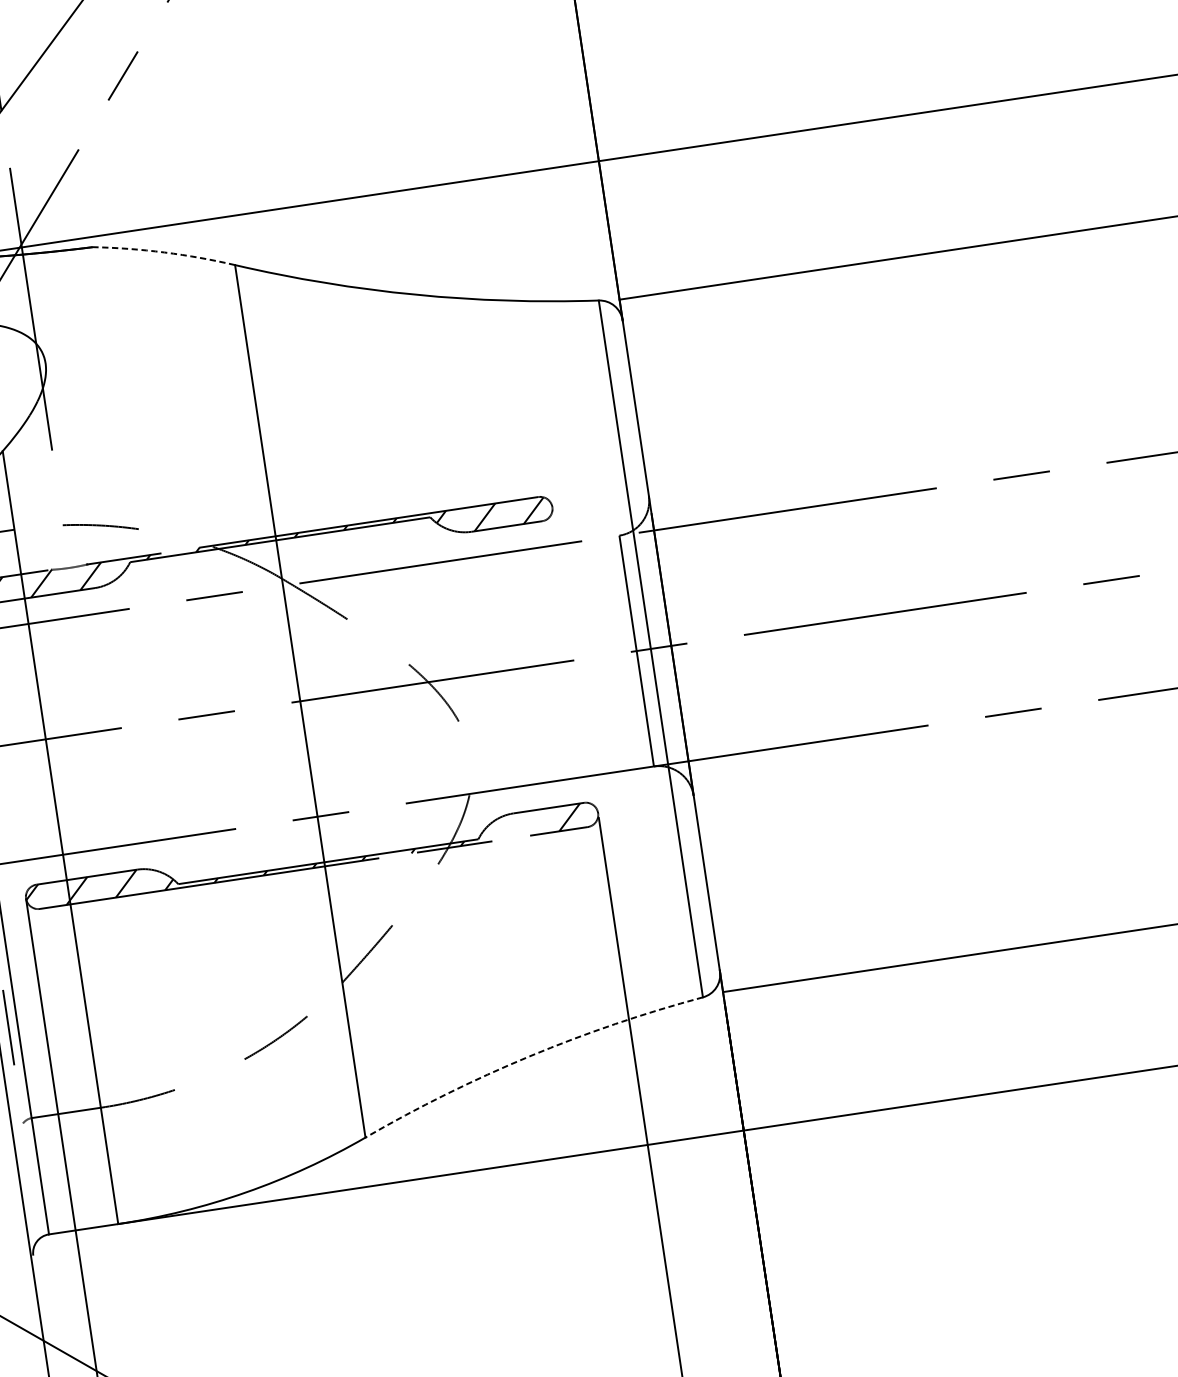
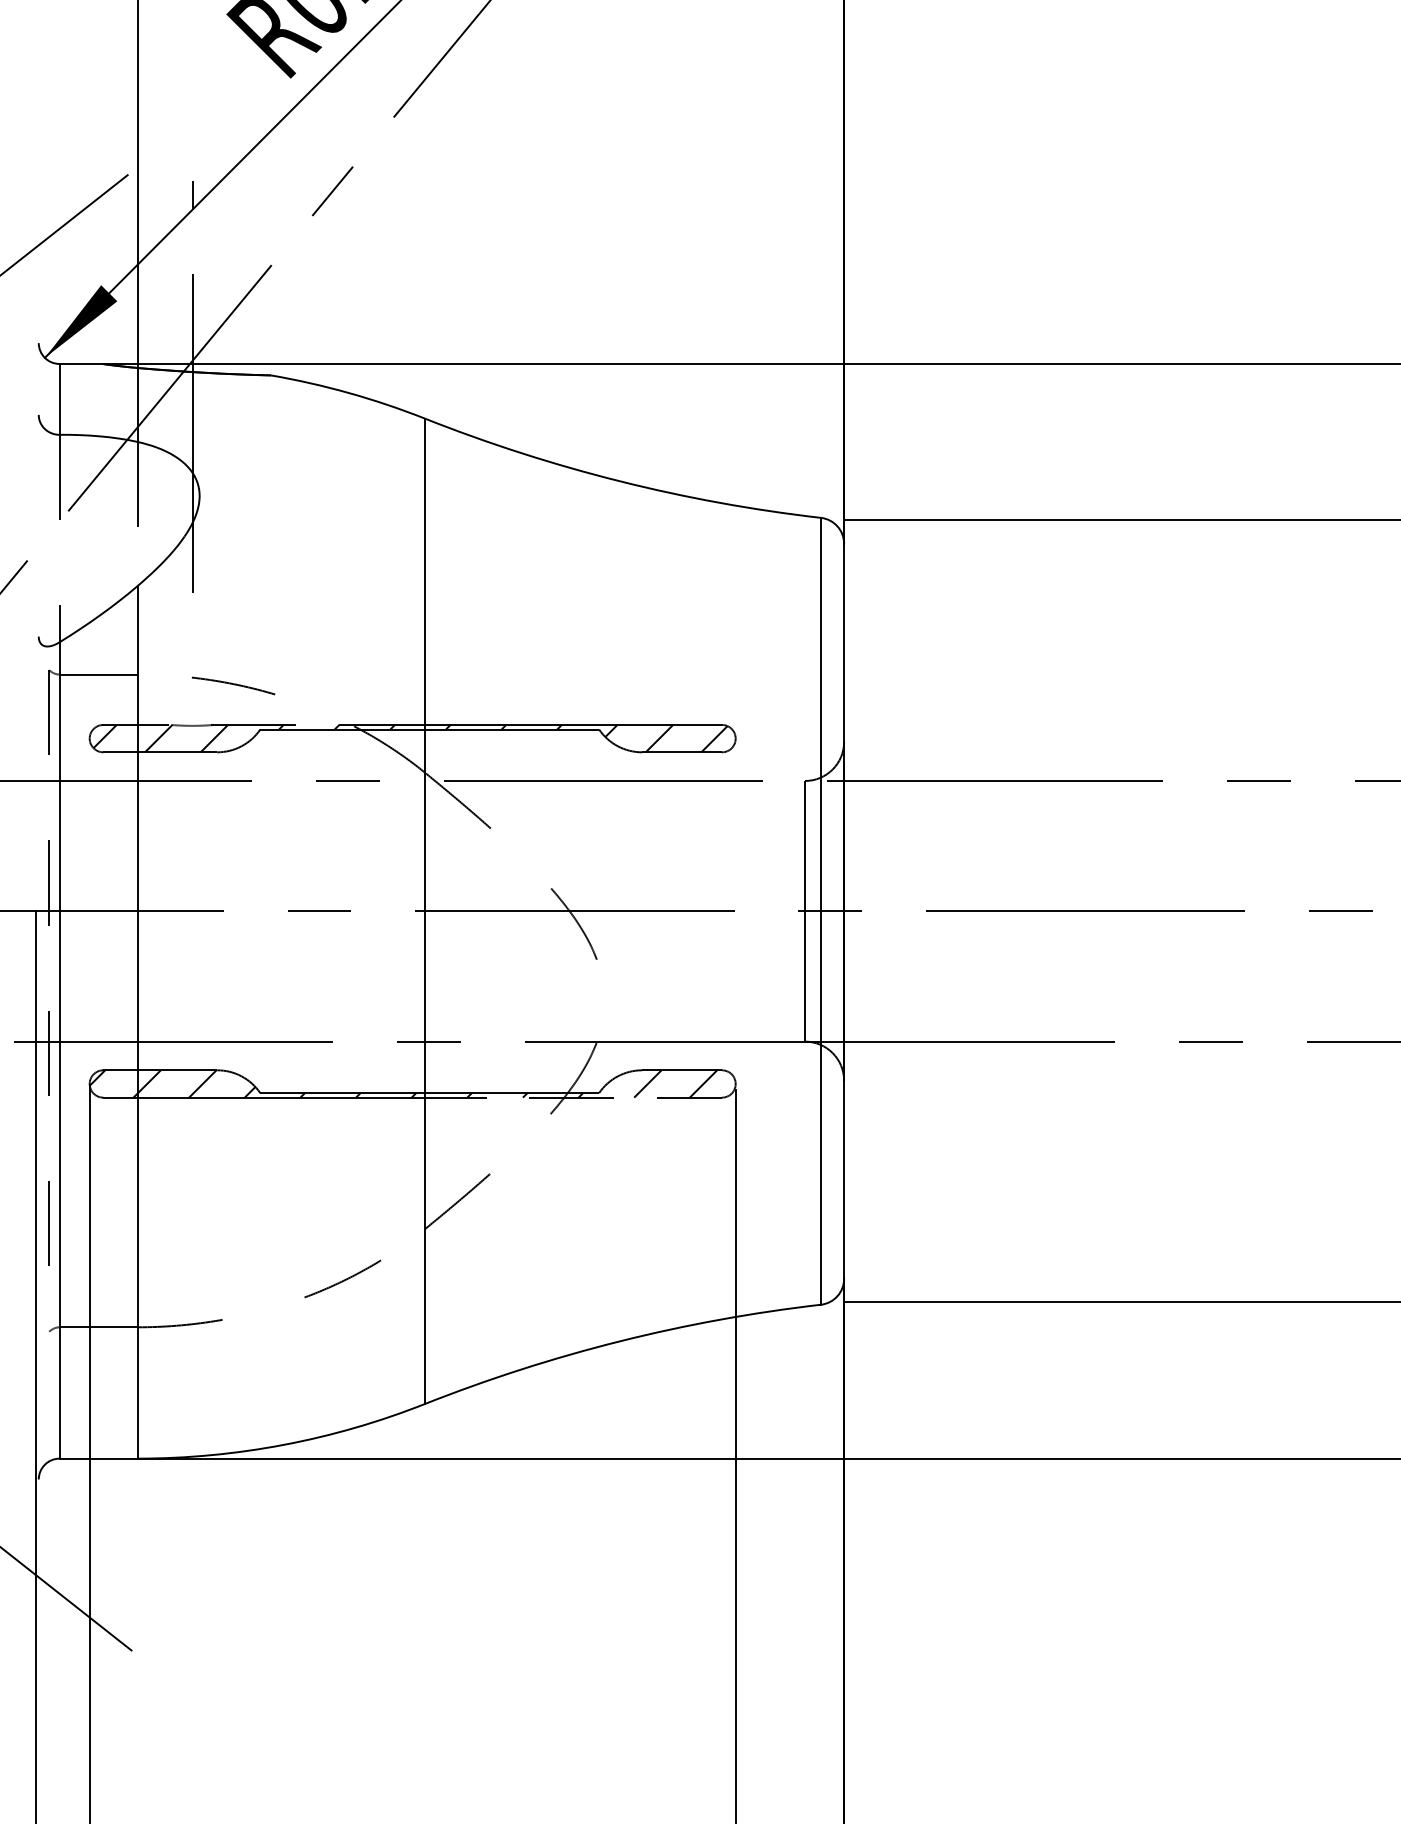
arc: (164, 252) -> (349, 393), dashed -> solid
line: (519, 824) -> (647, 1083), added
arc: (529, 1056) -> (619, 1341), dashed -> solid

